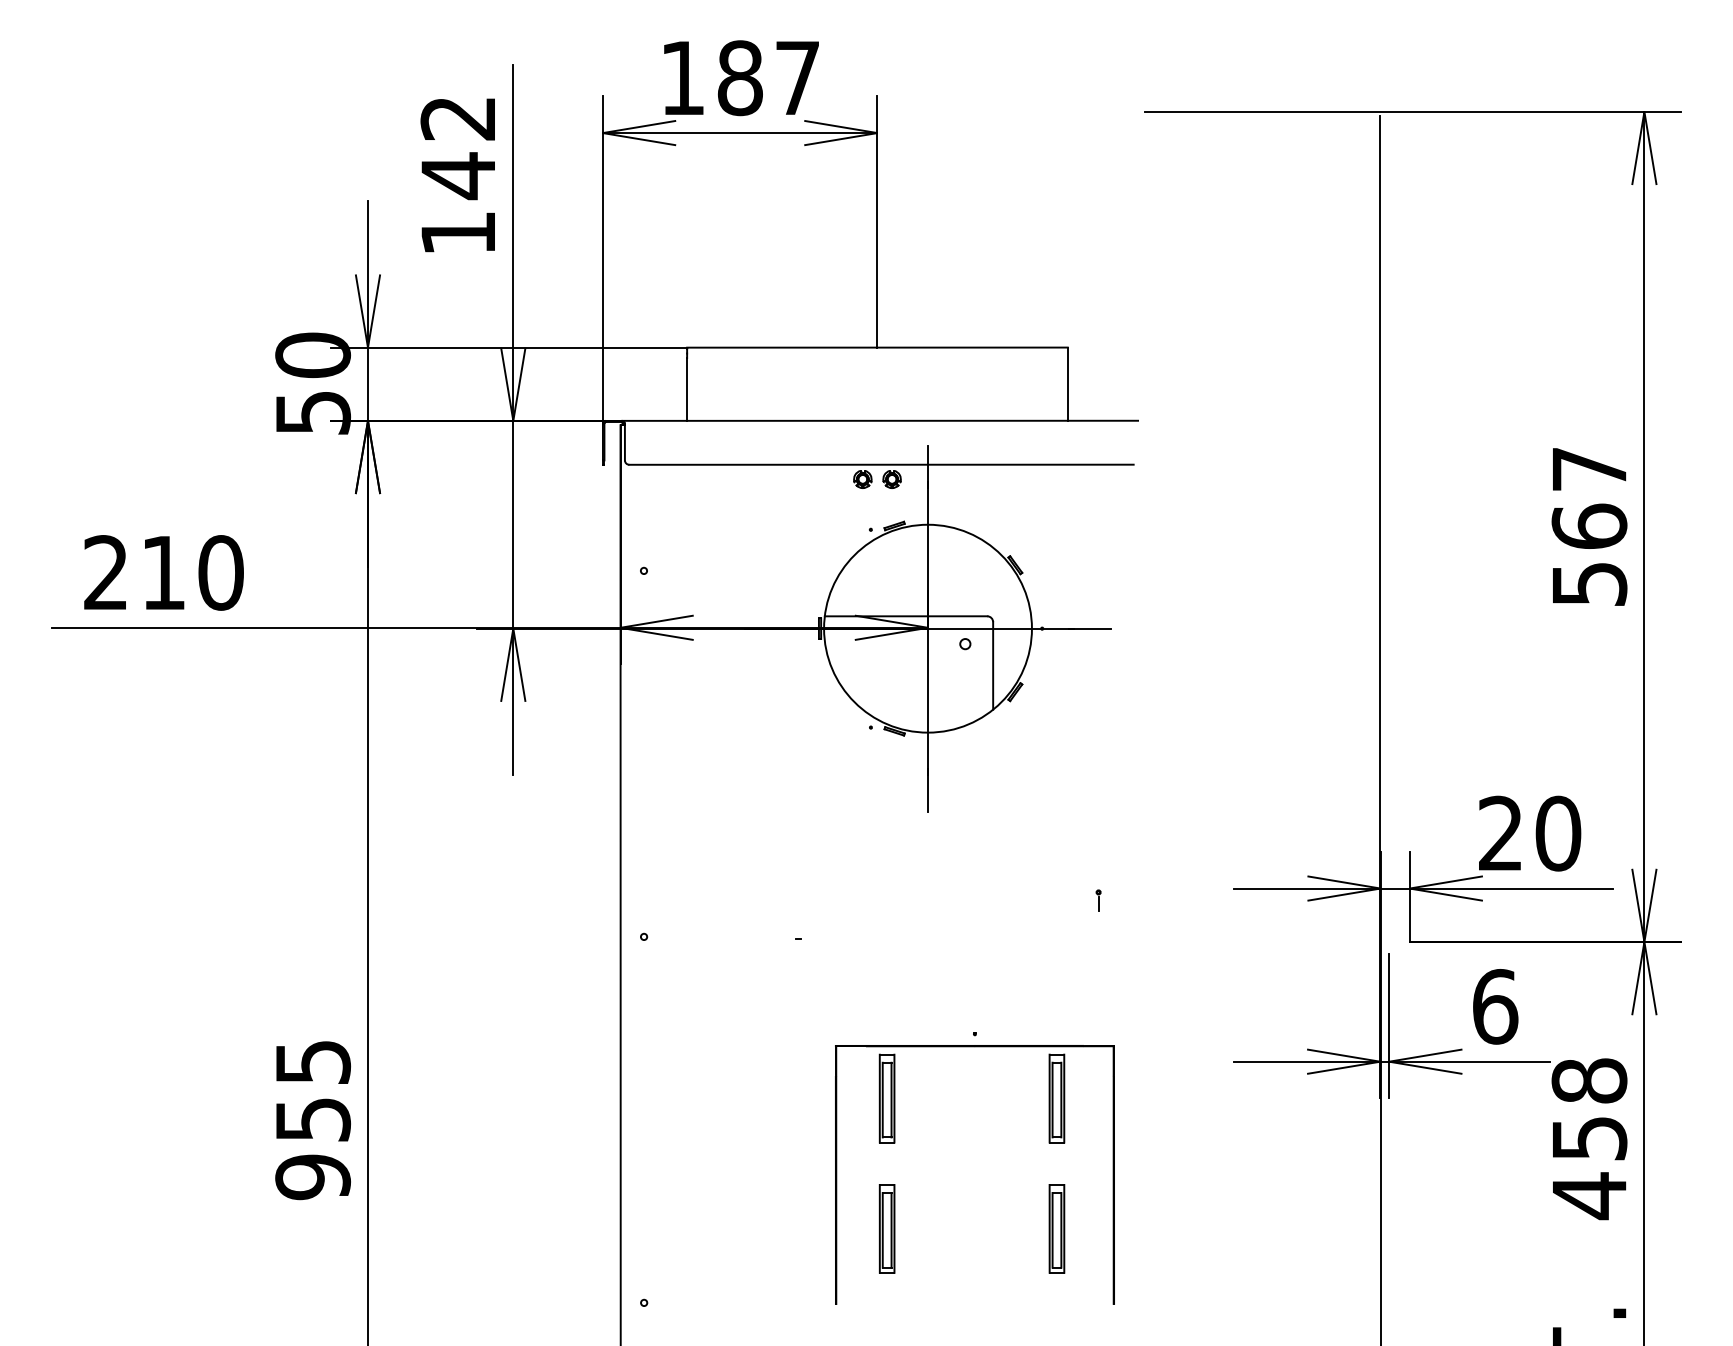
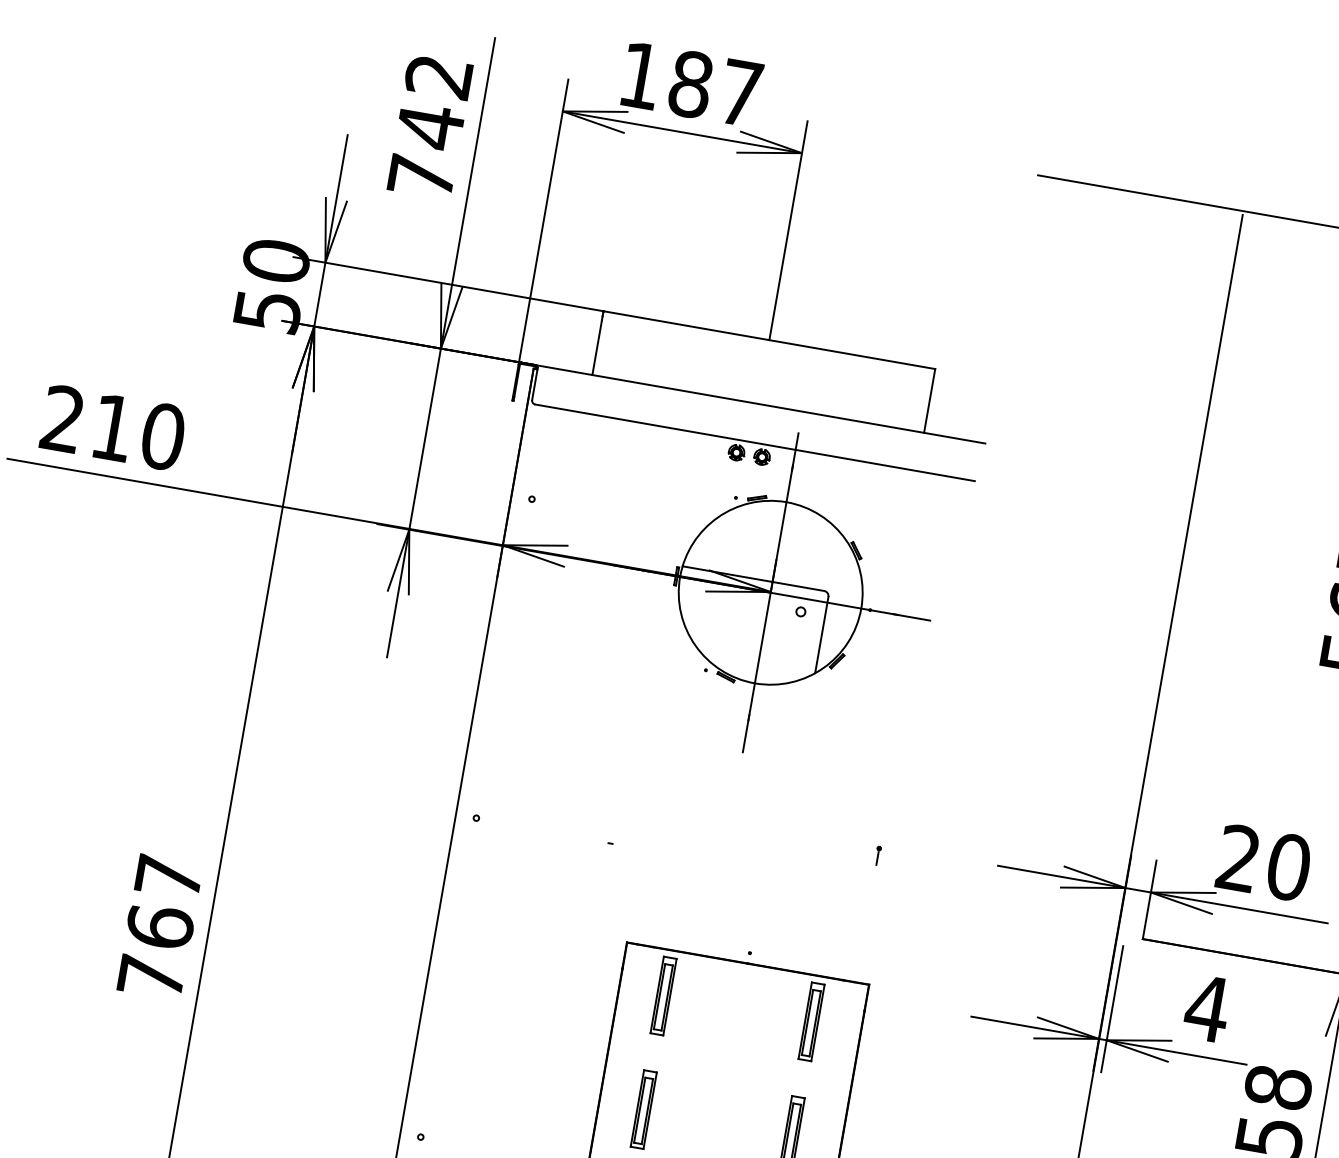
text: (457, 233) -> (420, 176), 142 -> 742
text: (1495, 1006) -> (1207, 1008), 6 -> 4
text: (313, 1120) -> (160, 927), 955 -> 767

